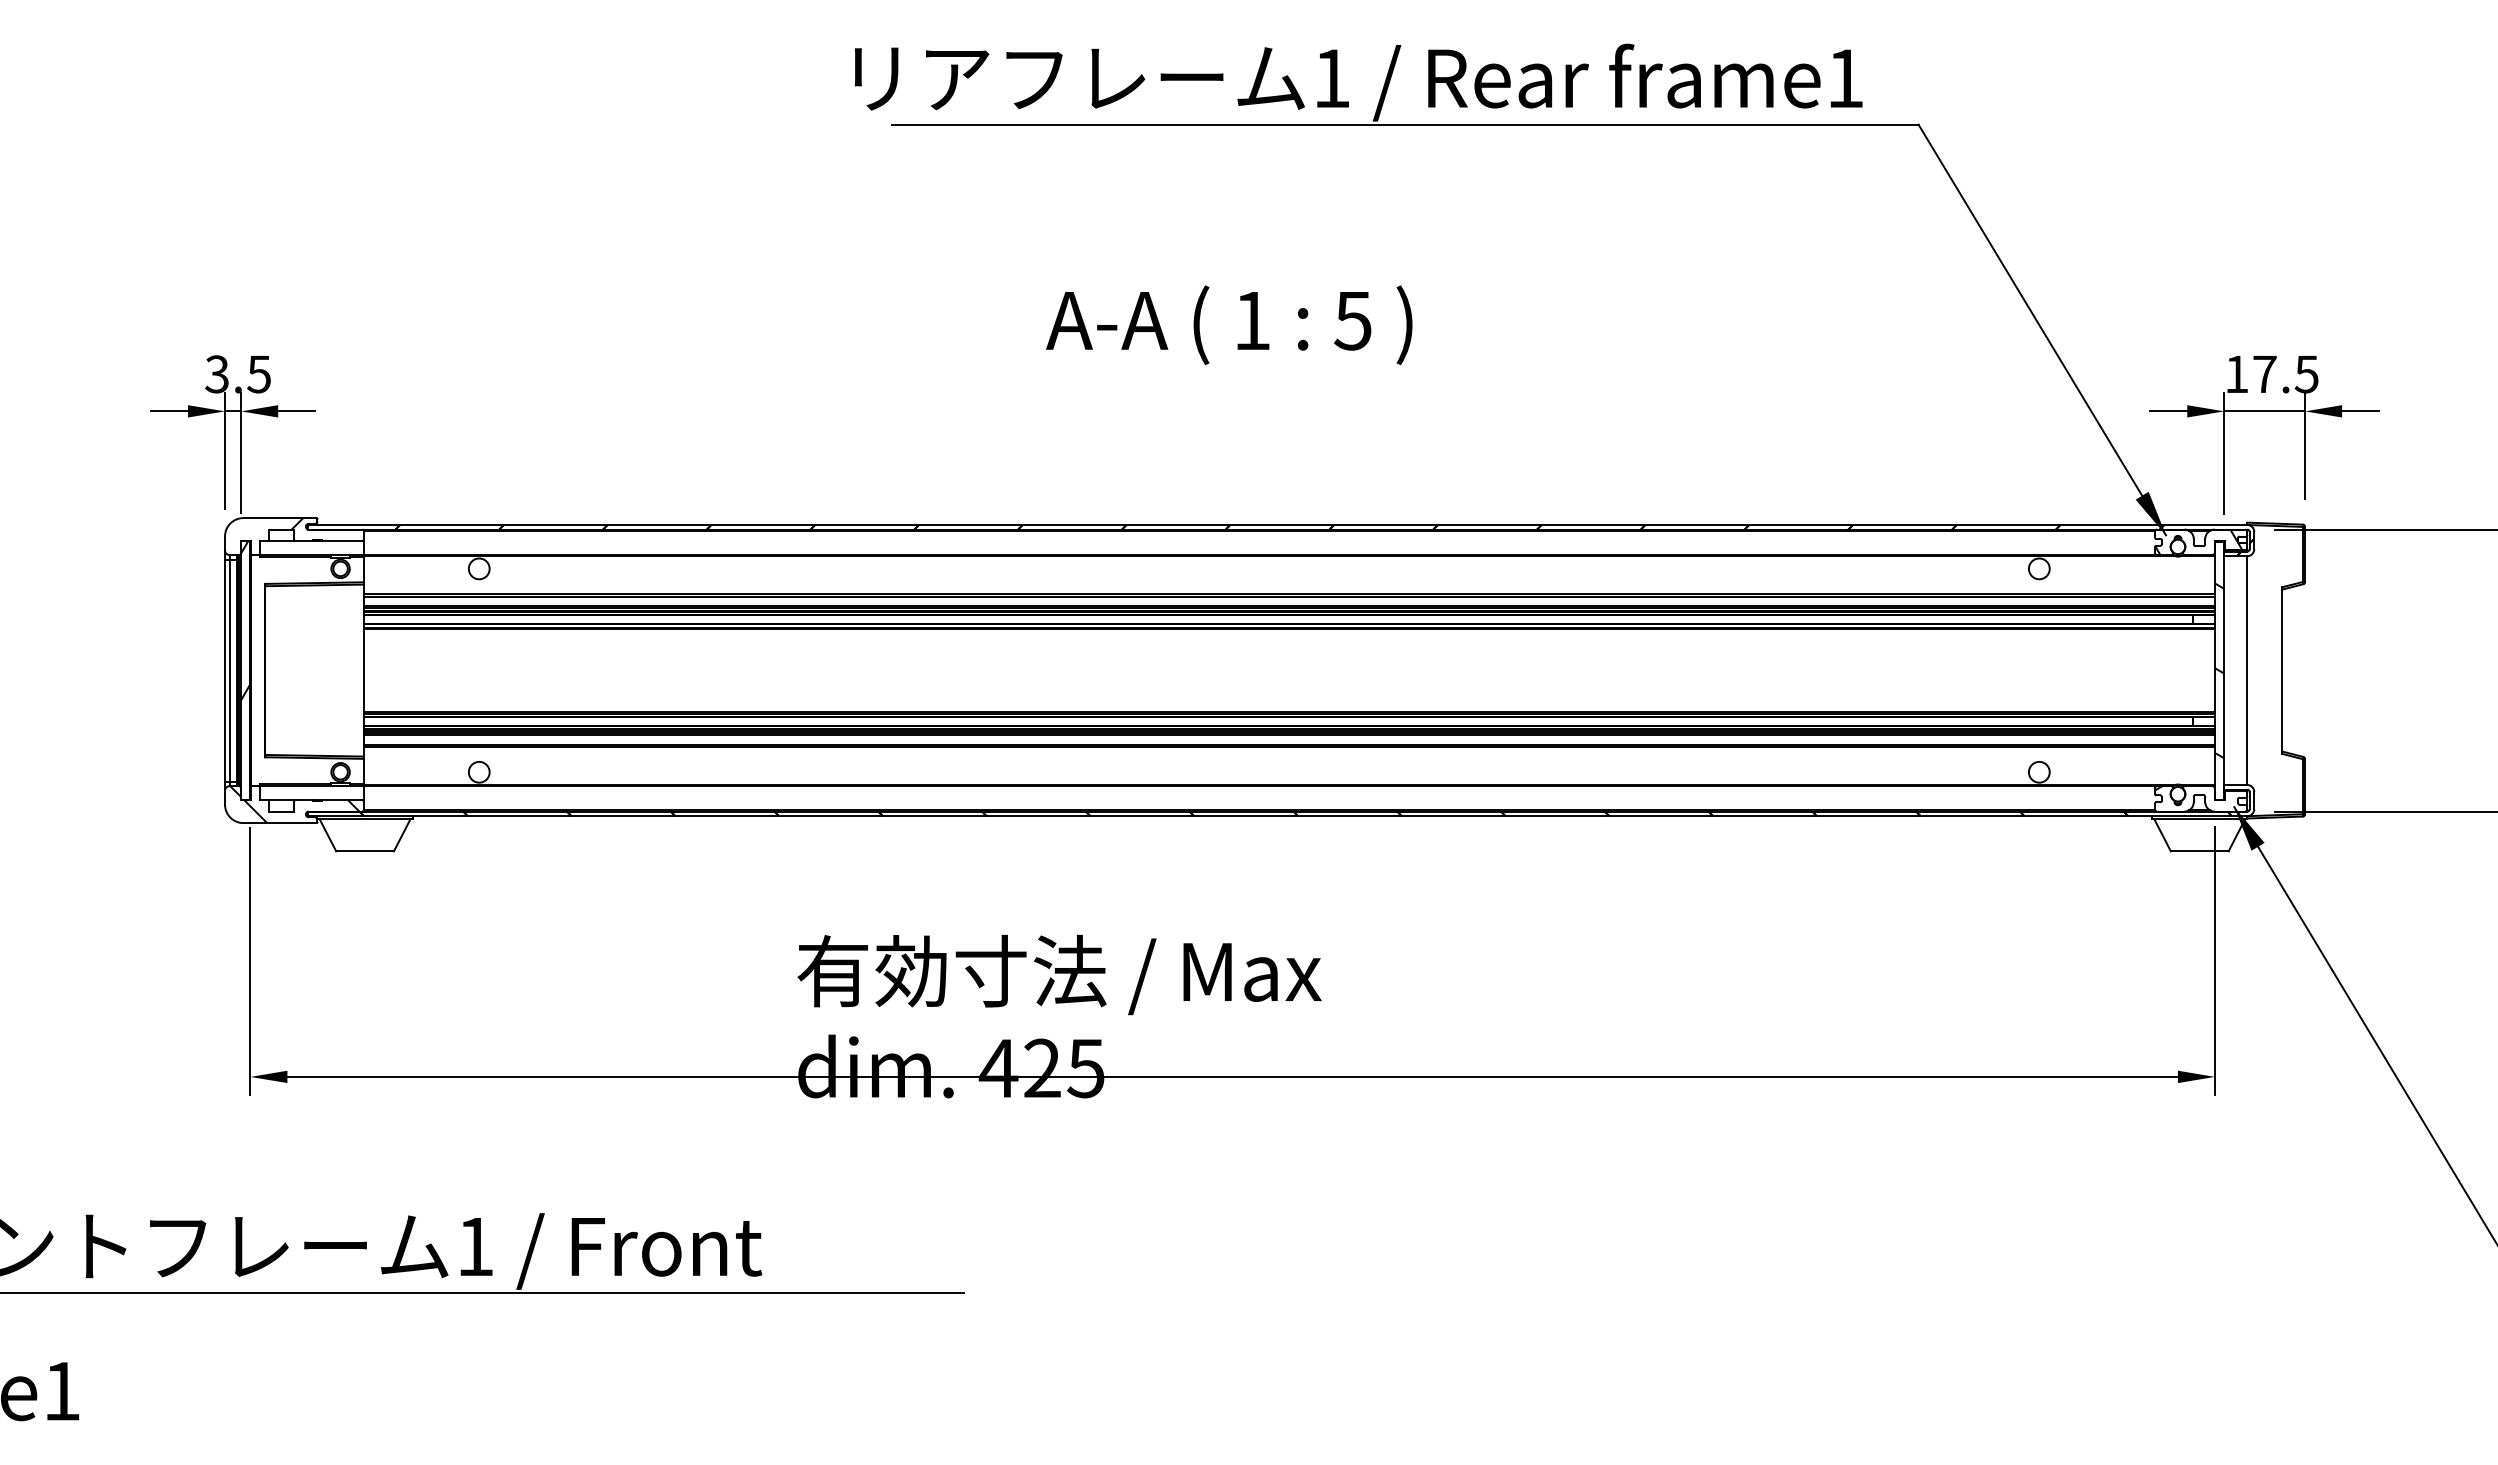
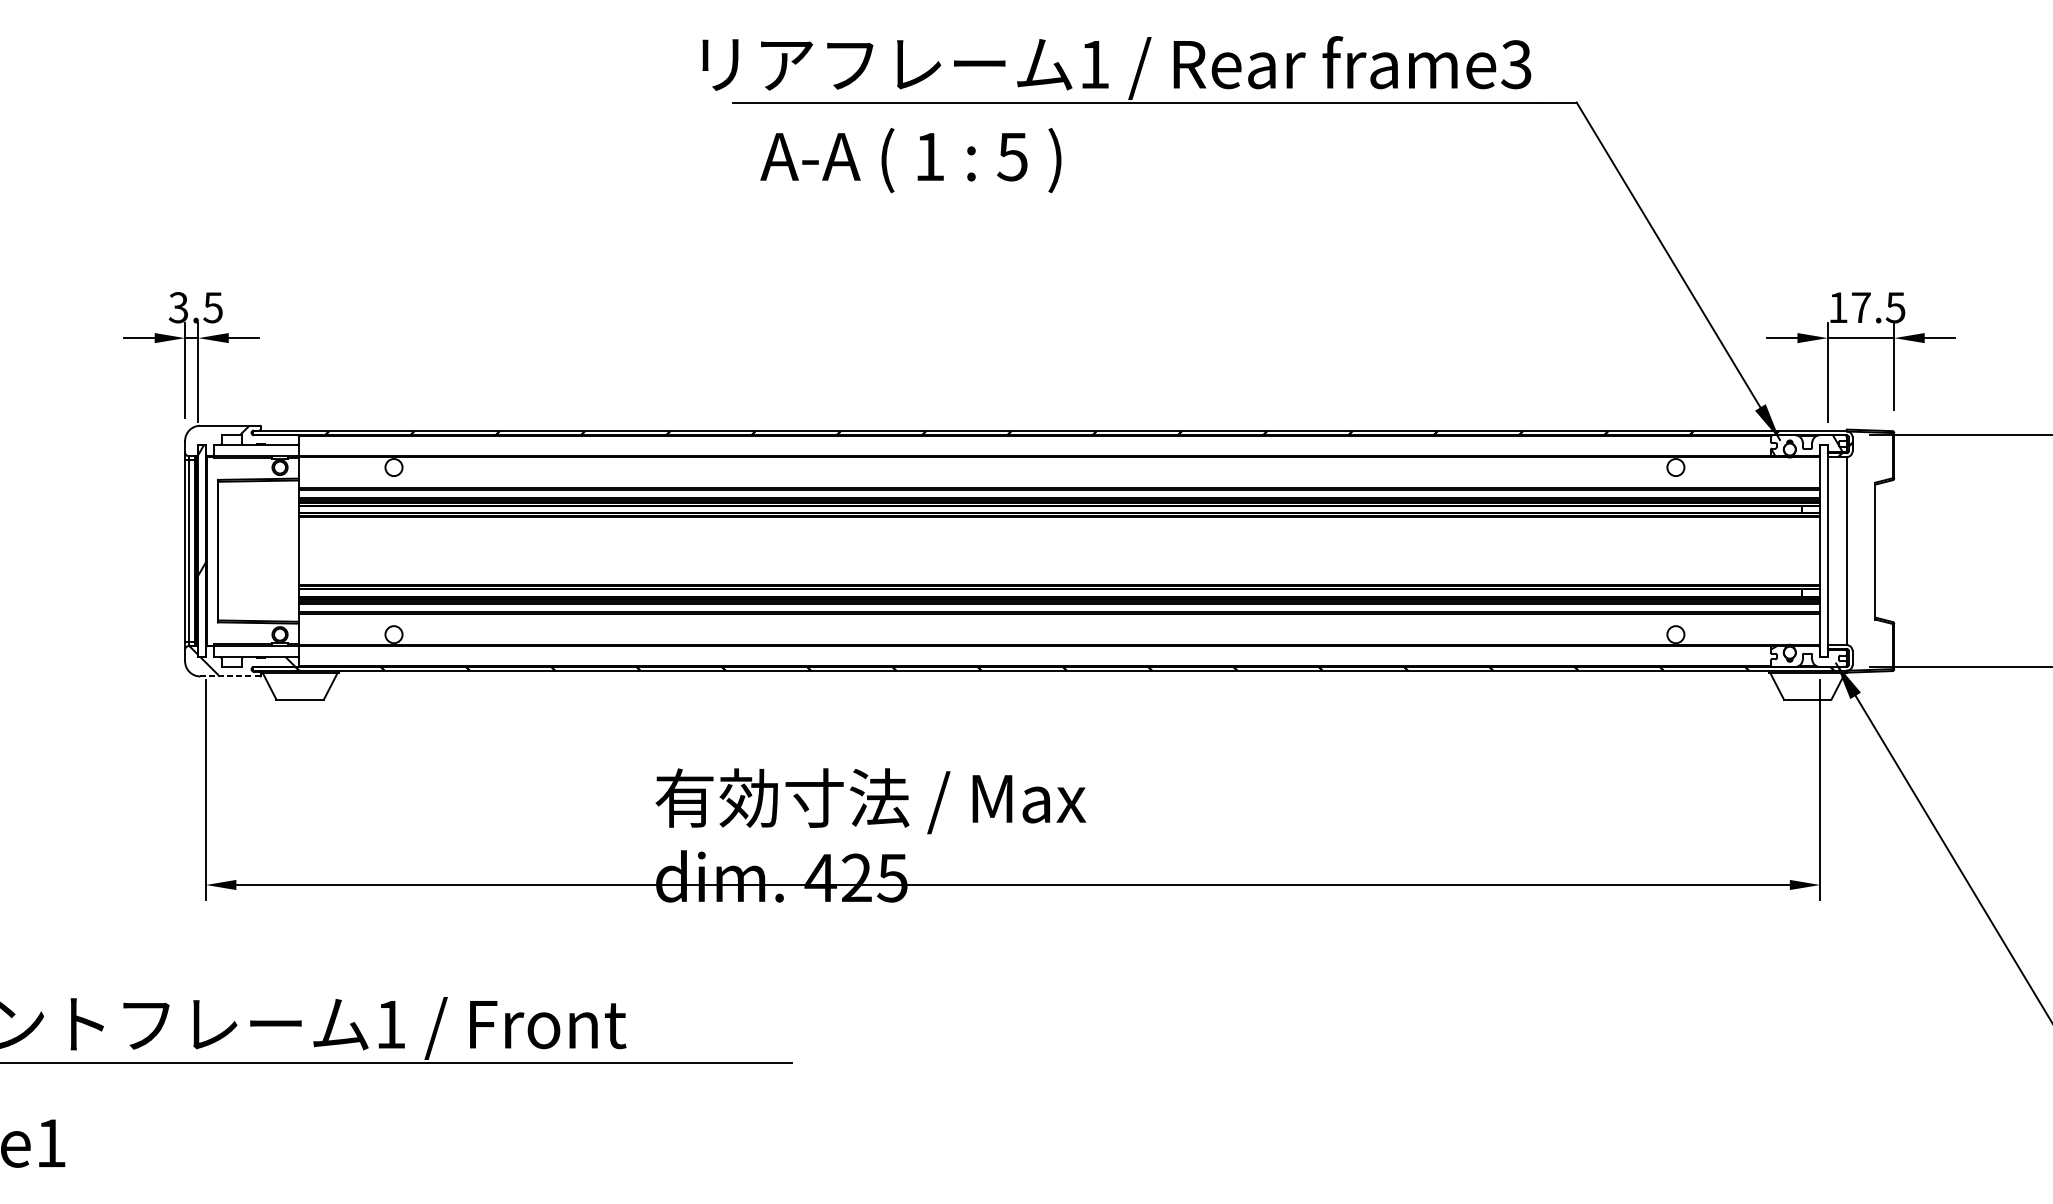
text: (1844, 78) -> (1515, 64), frame1 -> frame3
text: (1229, 324) -> (911, 159), moved
hatch: (2219, 670) -> (1823, 551), removed
line: (280, 823) -> (230, 676), solid -> dashed

